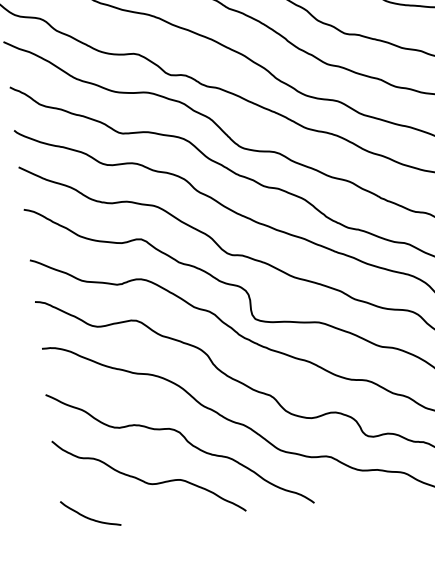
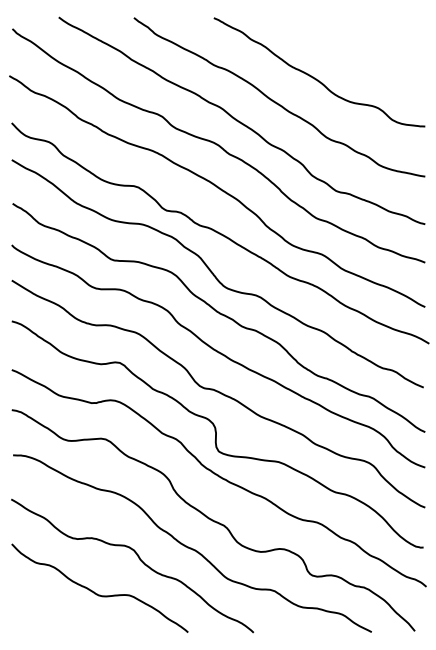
curve: (89, 517) -> (38, 620), removed

